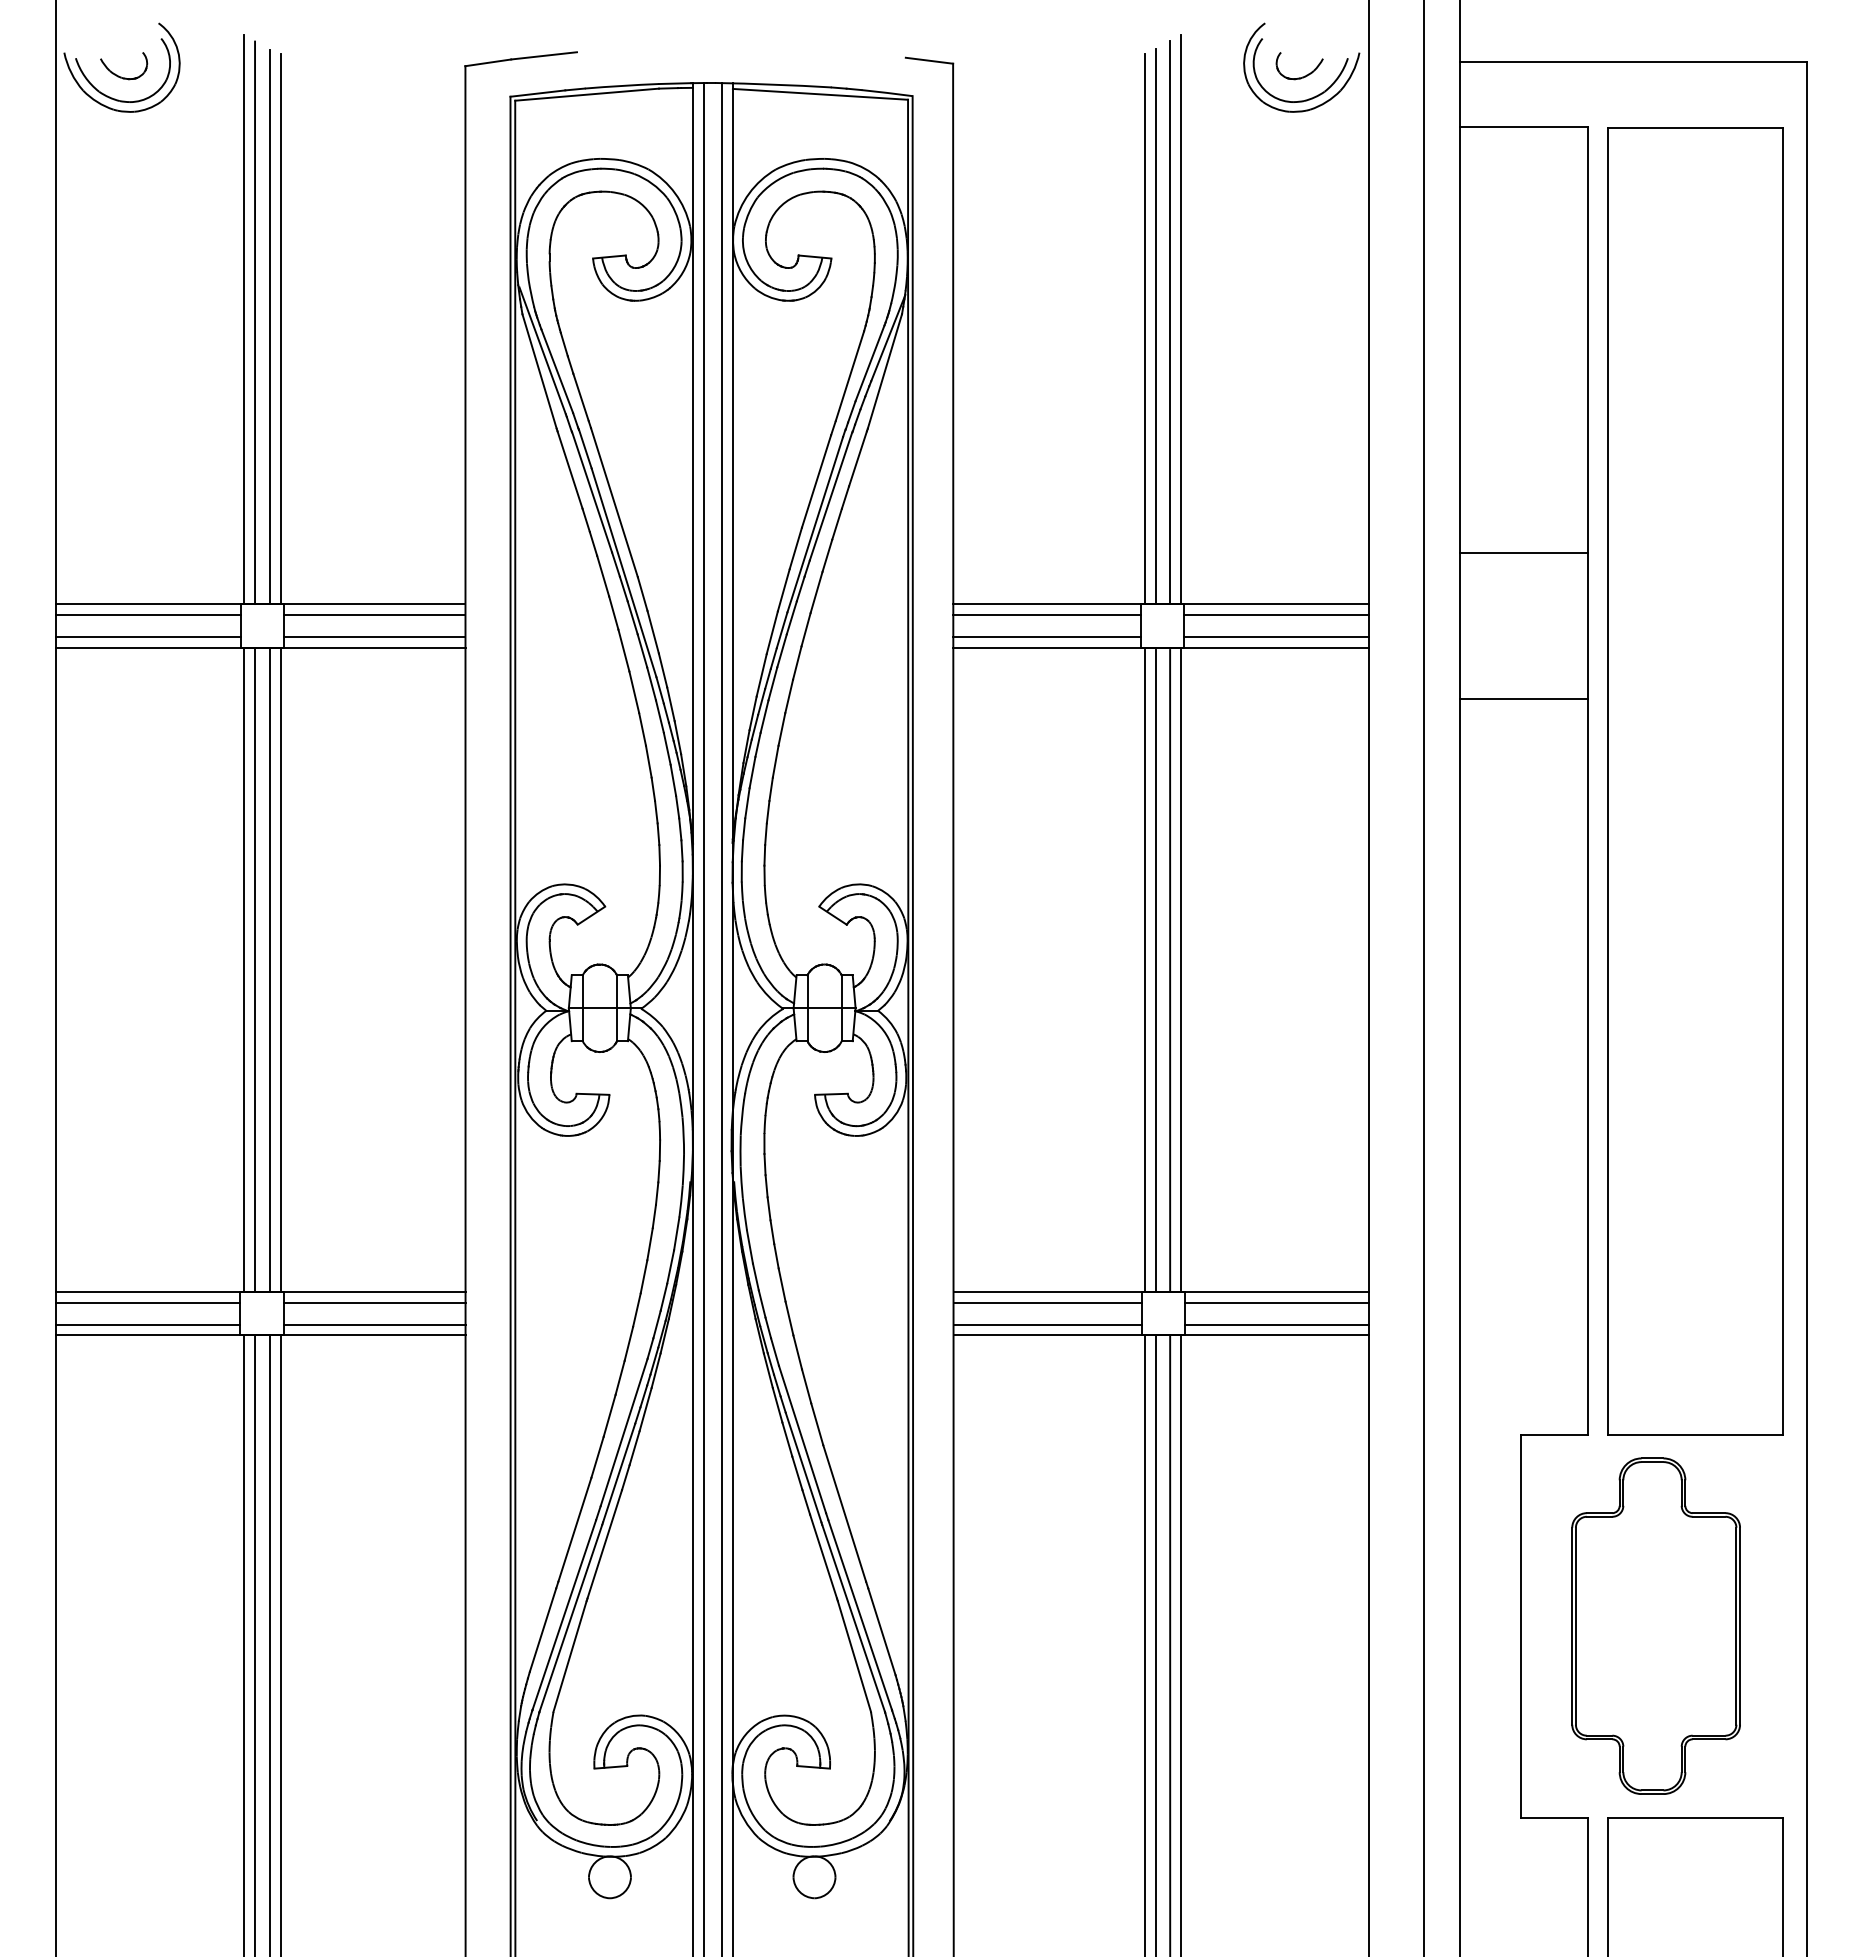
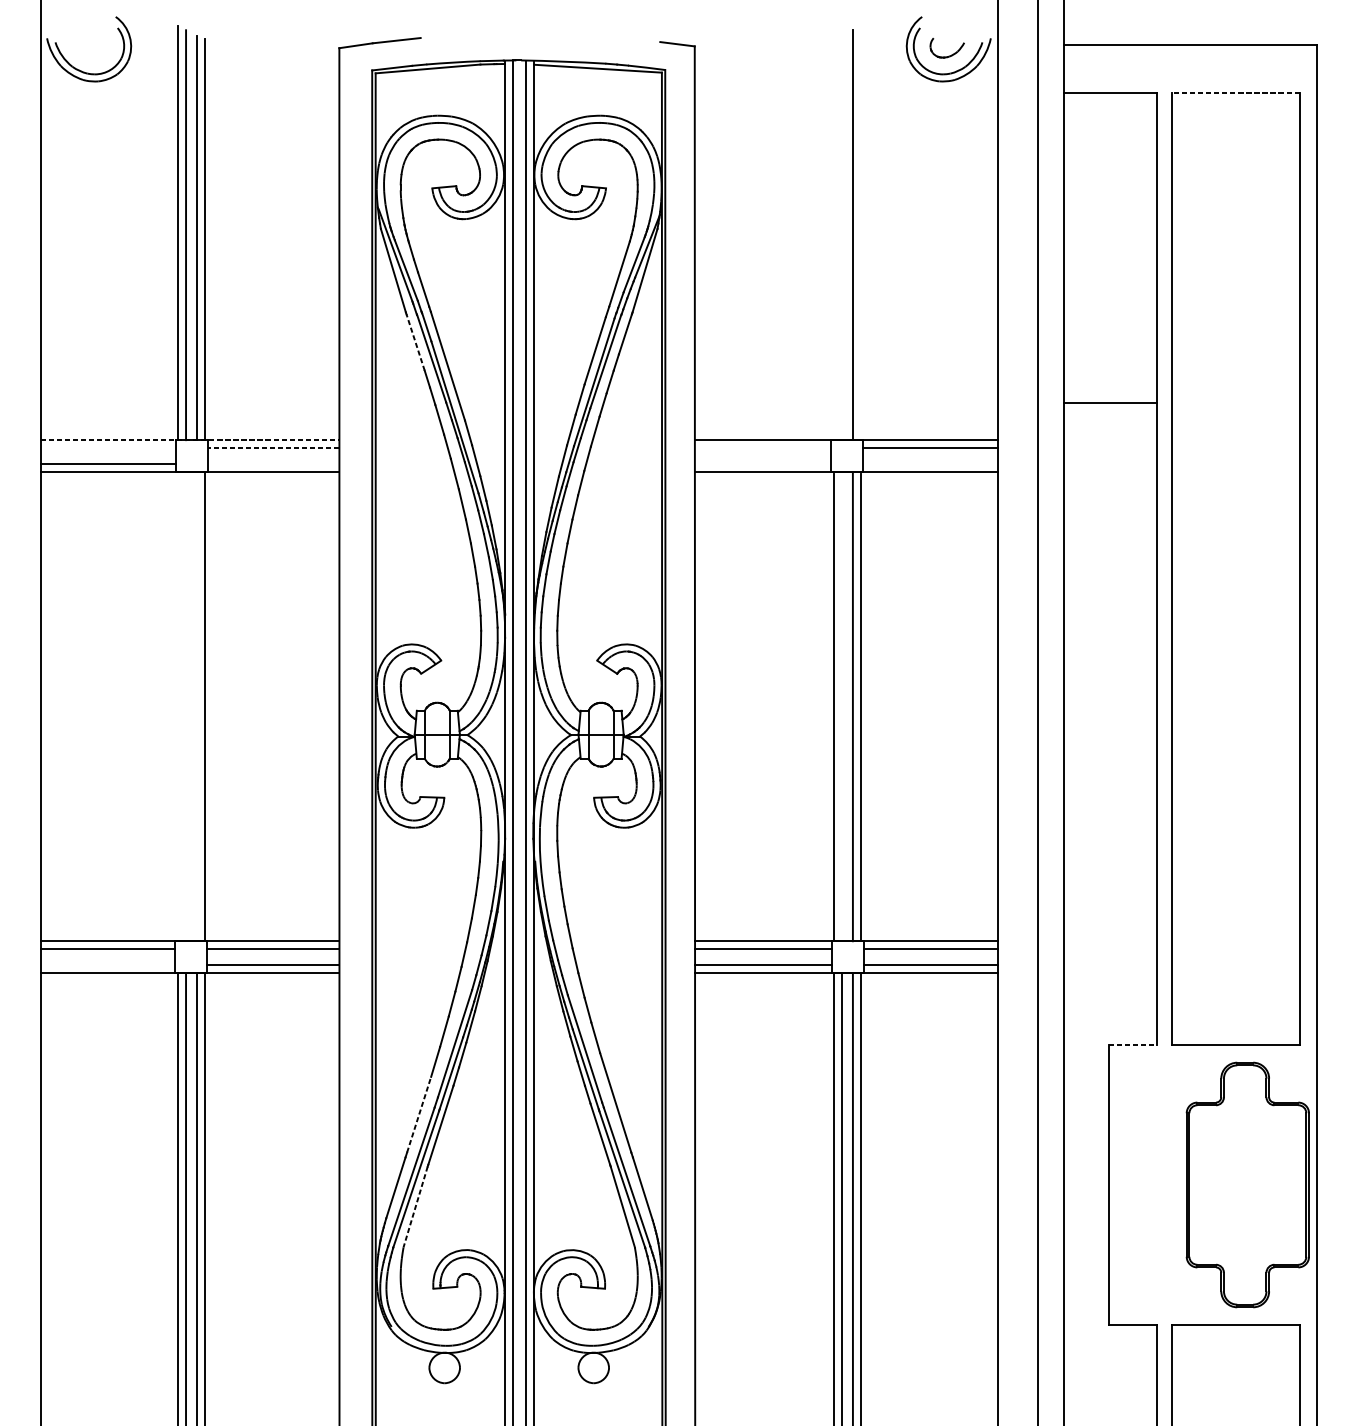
part: (121, 76) -> (88, 55), removed
line: (1695, 128) -> (1235, 93), solid -> dashed
line: (1181, 319) -> (861, 232), removed
line: (1155, 326) -> (842, 237), removed
line: (1144, 328) -> (834, 239), removed
line: (570, 470) -> (415, 342), solid -> dashed
line: (260, 604) -> (190, 440), solid -> dashed
line: (148, 615) -> (108, 448), removed
line: (374, 615) -> (273, 448), solid -> dashed
line: (1046, 615) -> (762, 448), removed
line: (374, 636) -> (273, 463), removed
line: (1046, 636) -> (762, 463), removed
line: (1276, 636) -> (930, 463), removed
line: (1524, 698) -> (1111, 508), removed
line: (244, 969) -> (178, 706), removed
line: (255, 969) -> (186, 706), removed
line: (269, 969) -> (196, 706), removed
line: (1155, 970) -> (842, 707), removed
line: (147, 1324) -> (107, 965), removed
line: (1555, 1434) -> (1133, 1045), solid -> dashed
line: (574, 1529) -> (418, 1114), solid -> dashed
part: (1655, 1625) -> (1247, 1184), moved
line: (570, 1656) -> (415, 1207), solid -> dashed

